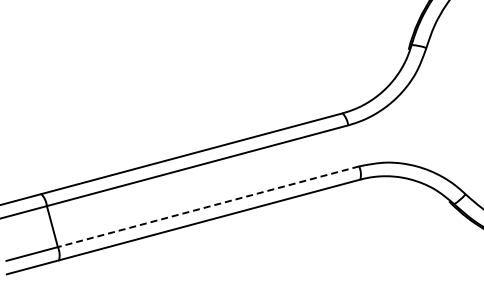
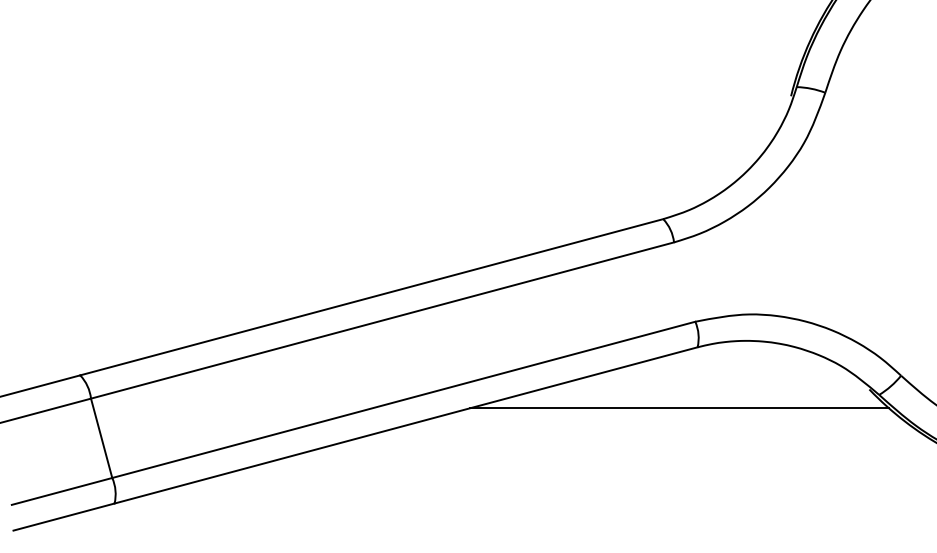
line: (208, 206) -> (403, 399), dashed -> solid
line: (350, 211) -> (678, 409), added

